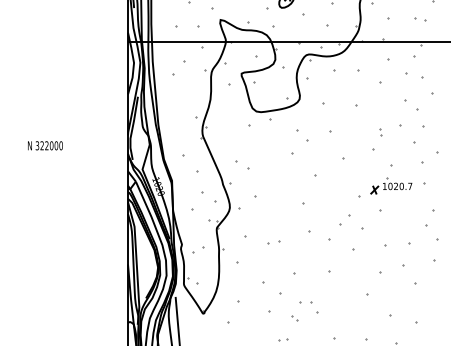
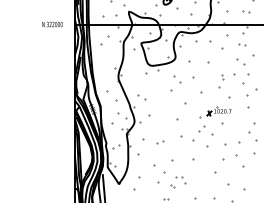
part: (414, 75) -> (242, 44), size x0.62
text: (45, 145) -> (52, 24), moved
part: (385, 188) -> (215, 112), moved

